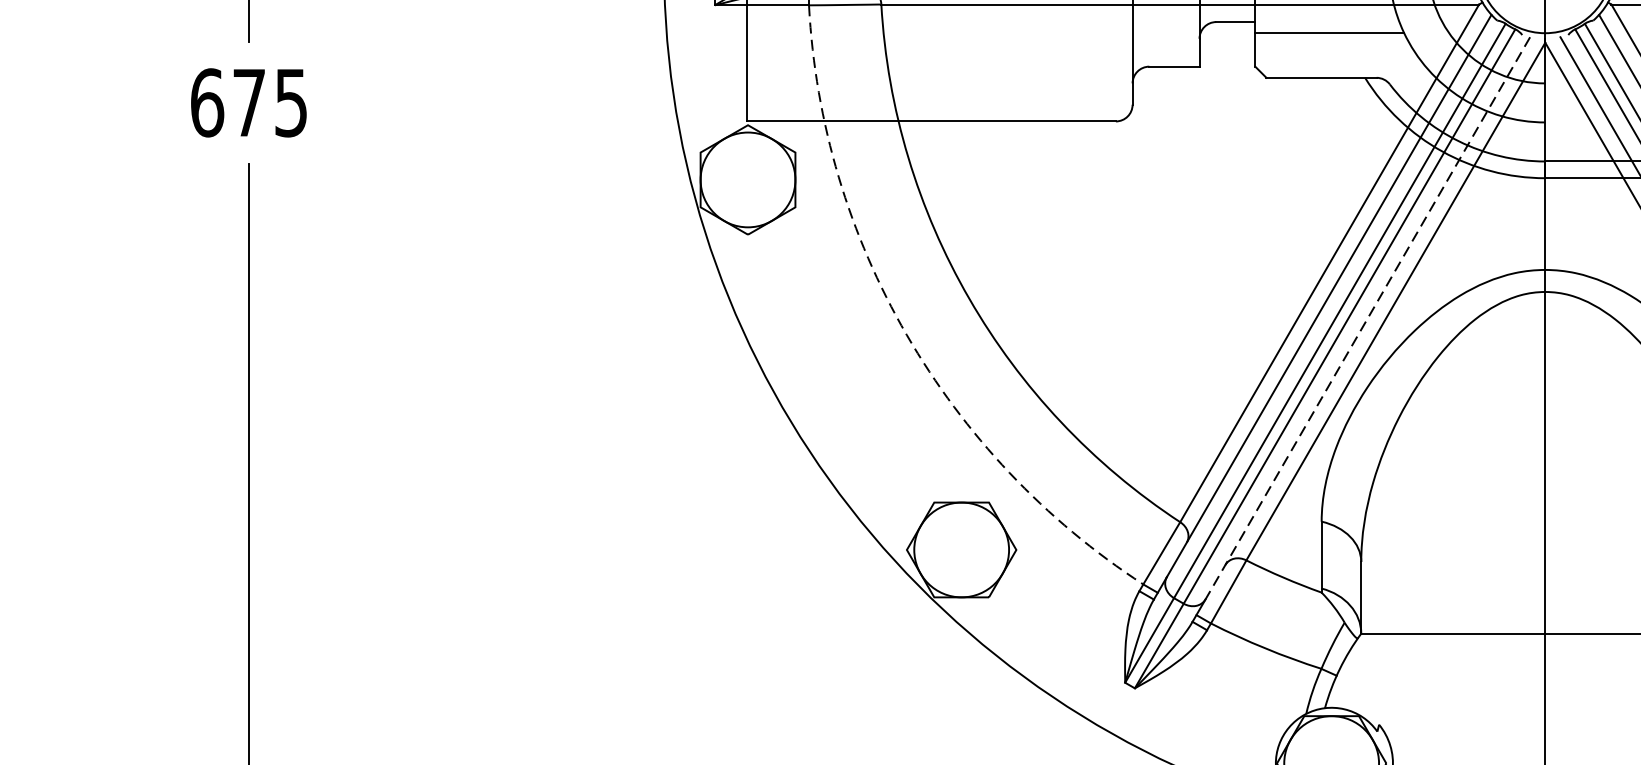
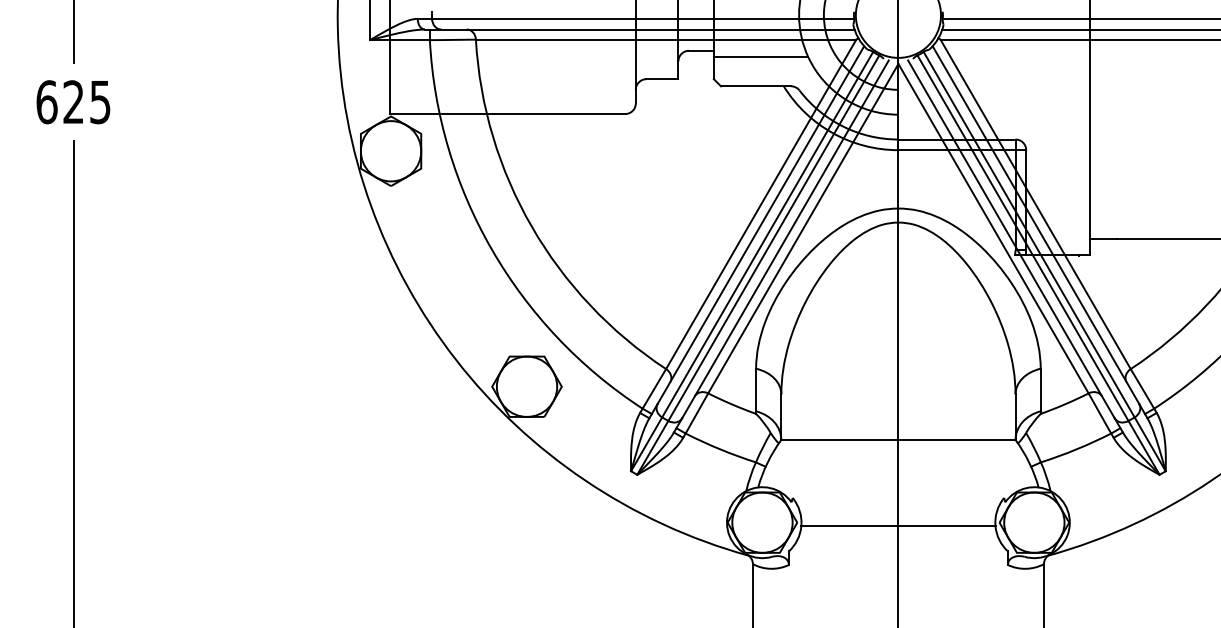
text: (248, 101) -> (73, 101), 675 -> 625
line: (1367, 318) -> (785, 239), dashed -> solid
arc: (907, 334) -> (492, 249), dashed -> solid

